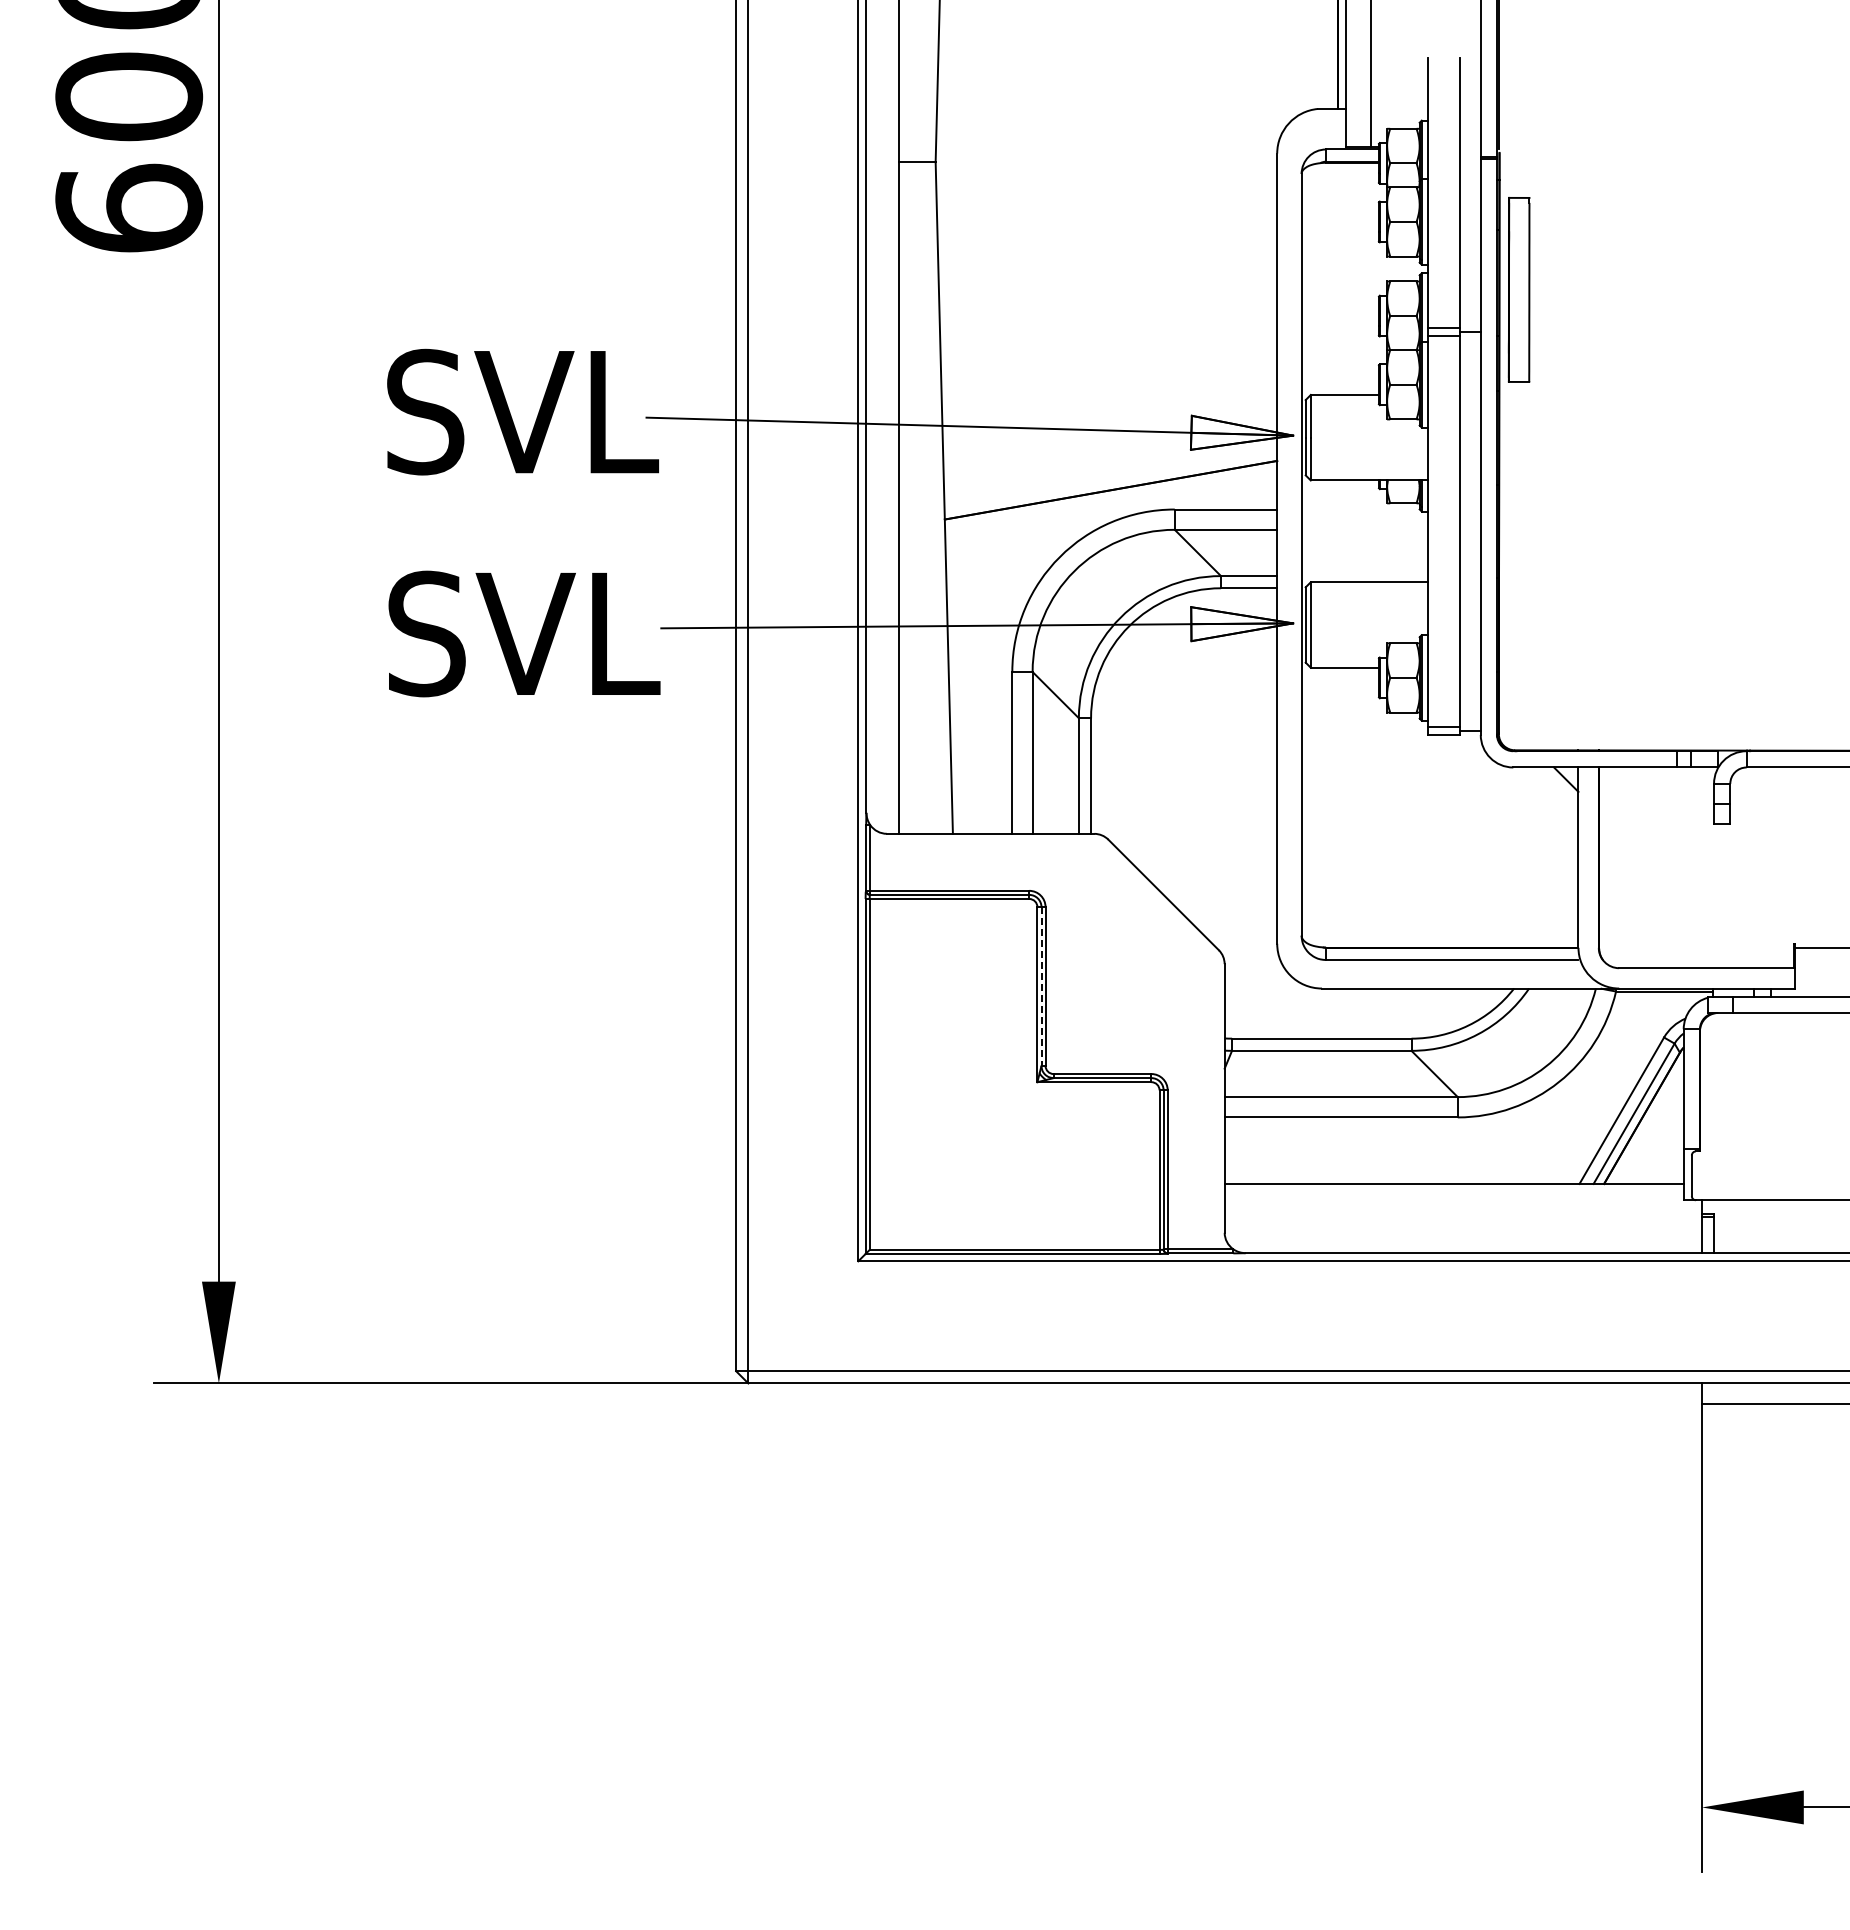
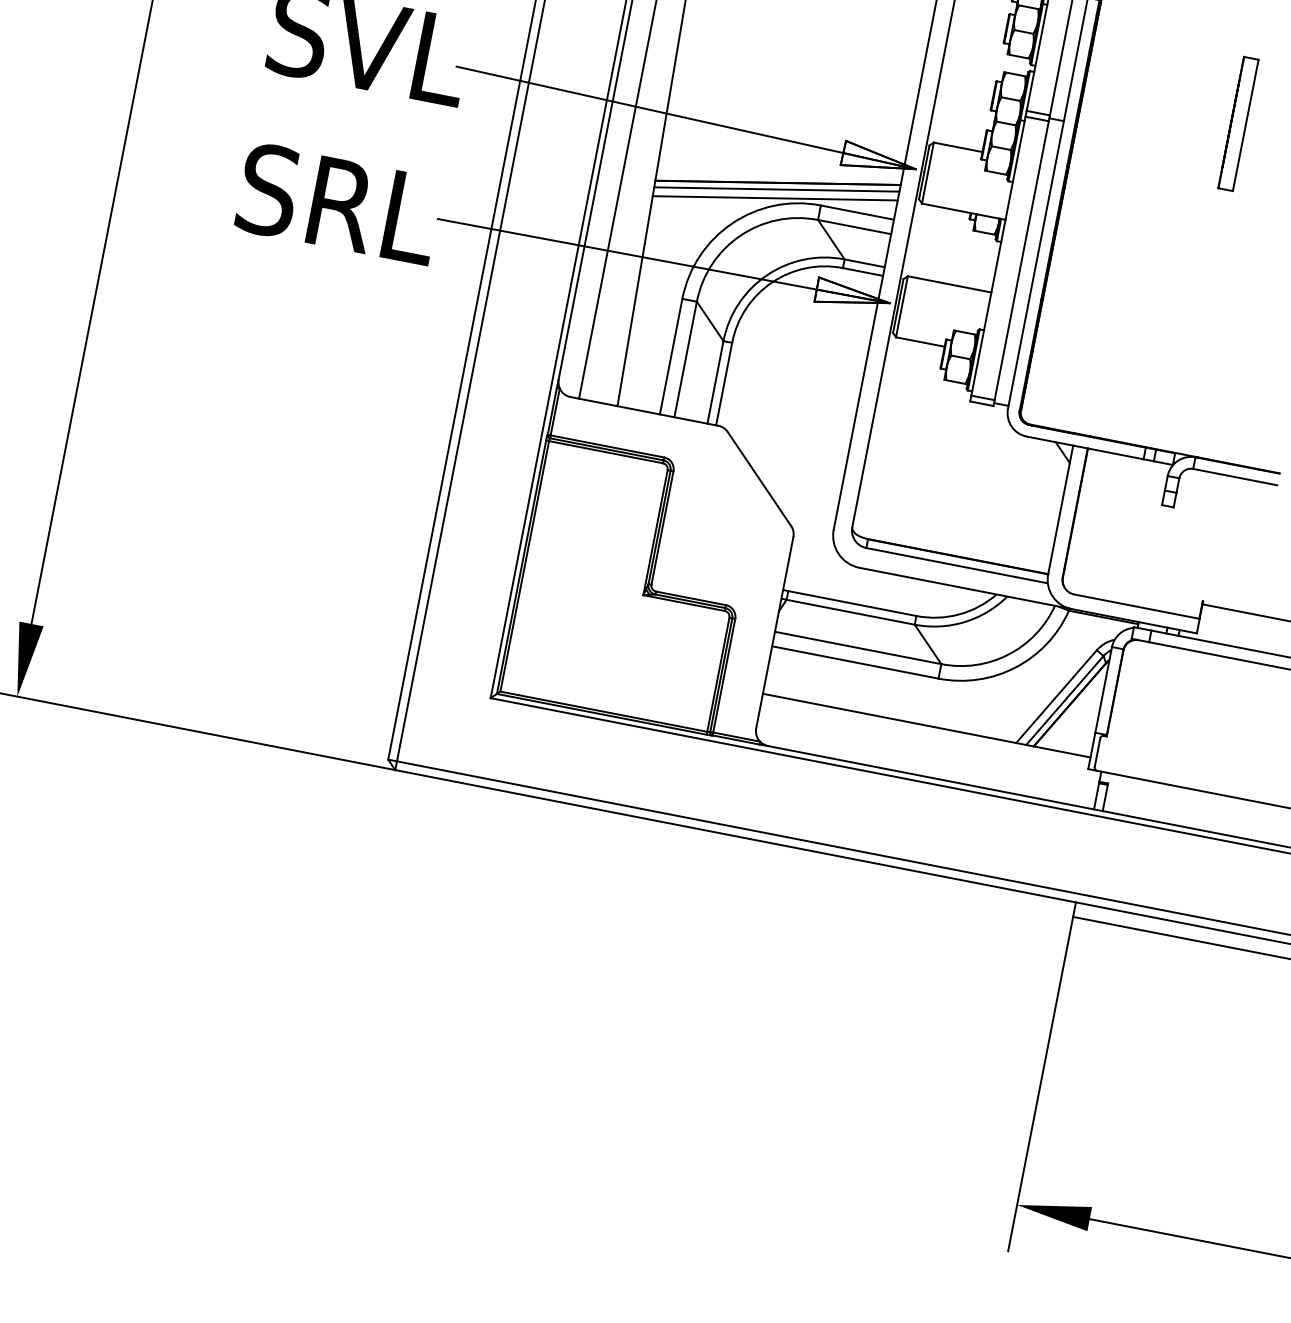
part: (1518, 289) -> (1238, 123), moved
line: (1111, 499) -> (777, 189), added
line: (1111, 511) -> (775, 198), added
text: (481, 633) -> (308, 197), SVL -> SRL
line: (1041, 987) -> (659, 528), dashed -> solid

